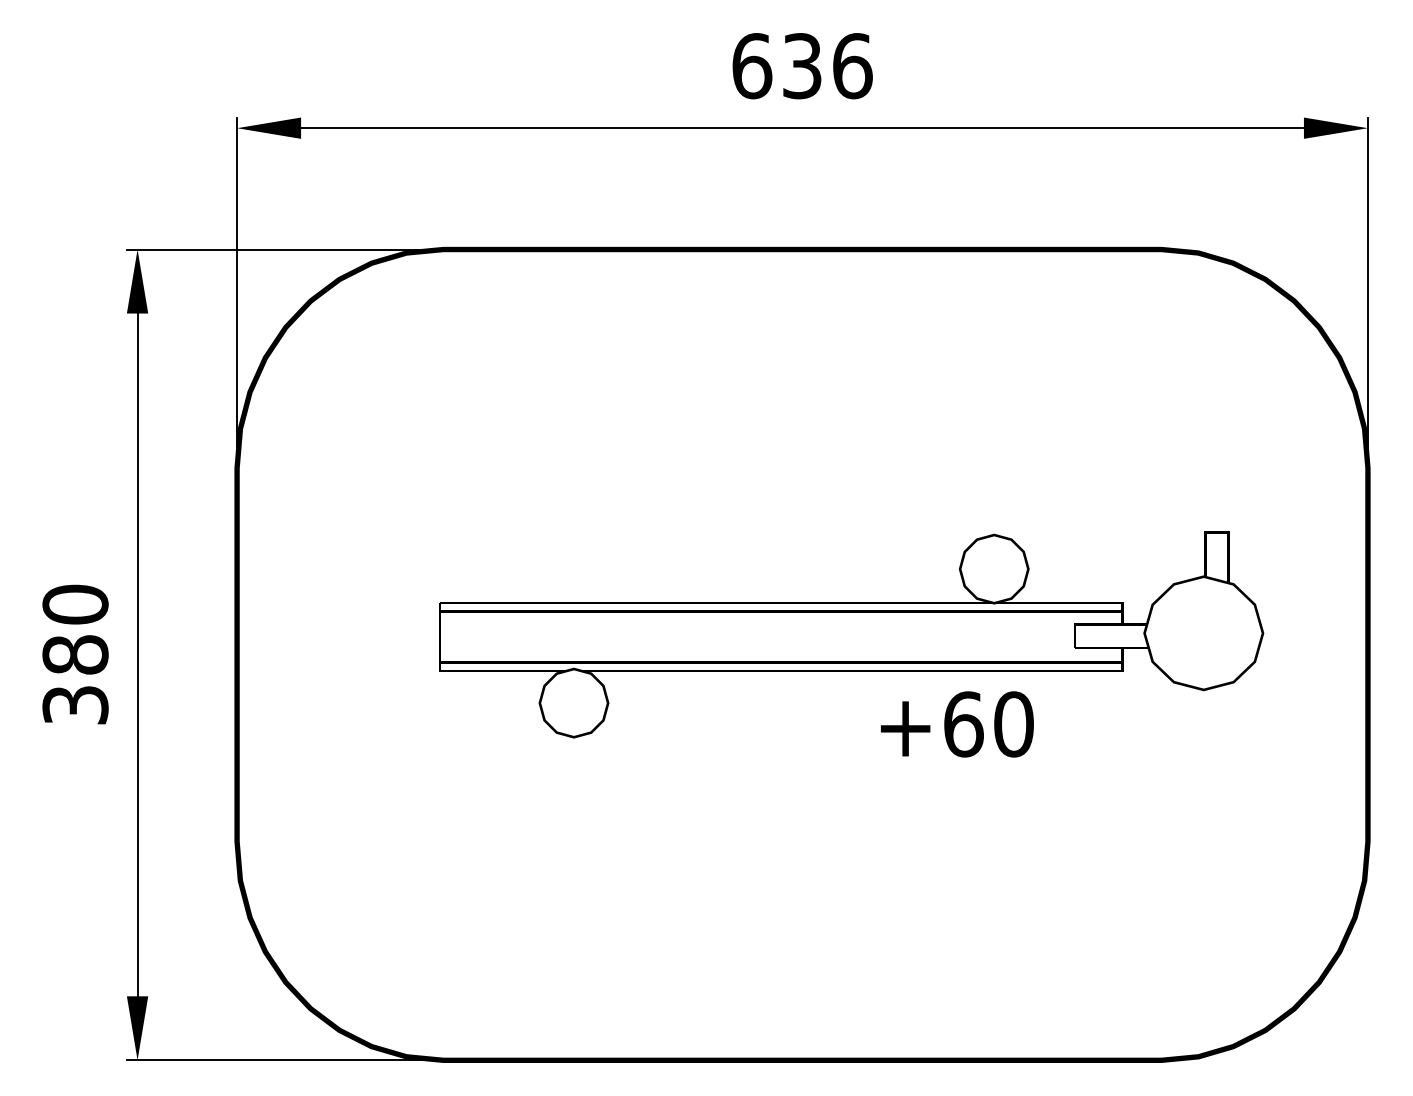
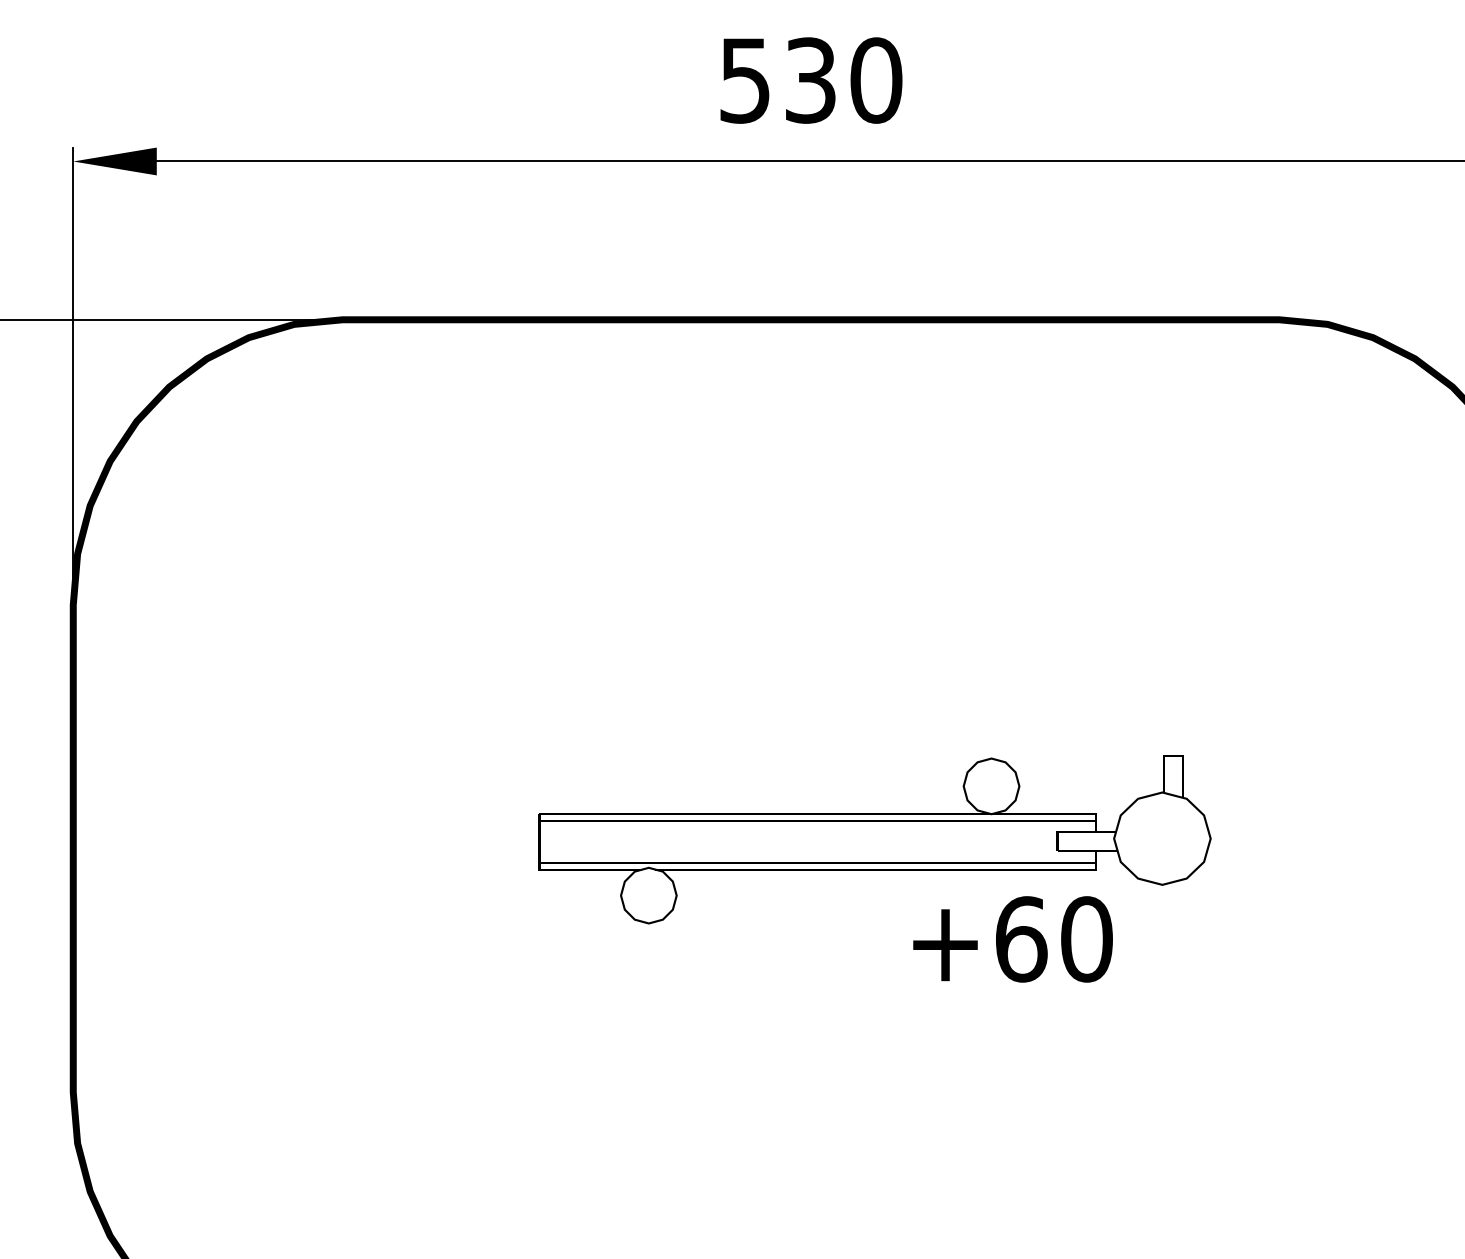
text: (802, 66) -> (810, 80), 636 -> 530
part: (851, 670) -> (874, 869), size x0.62

